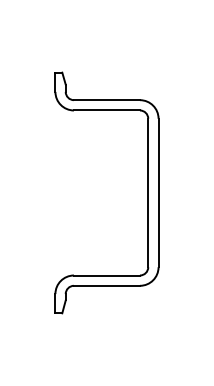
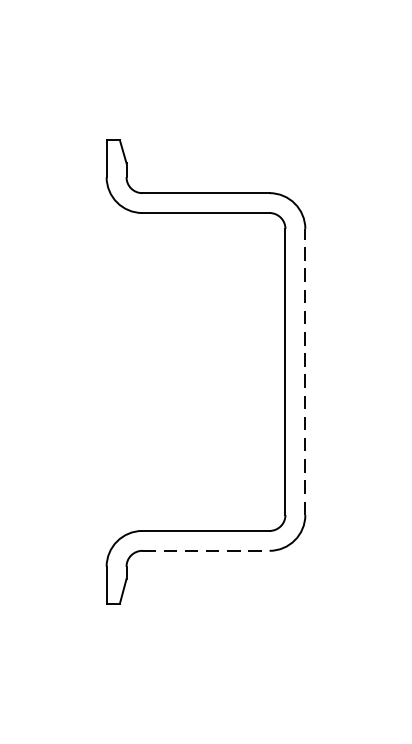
line: (158, 192) -> (305, 371), solid -> dashed
line: (107, 285) -> (206, 550), solid -> dashed

